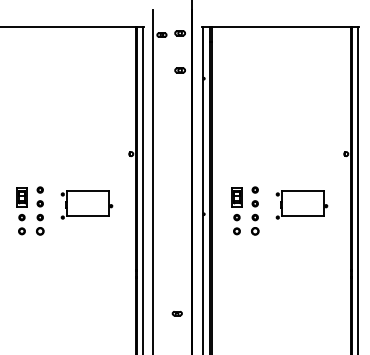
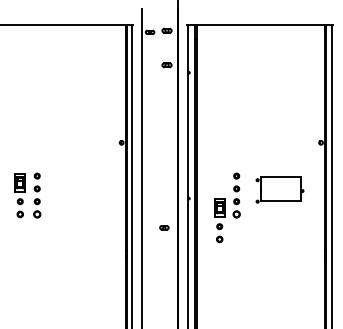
part: (86, 204) -> (80, 189), removed
part: (236, 210) -> (219, 220), moved
part: (177, 313) -> (164, 227), moved

